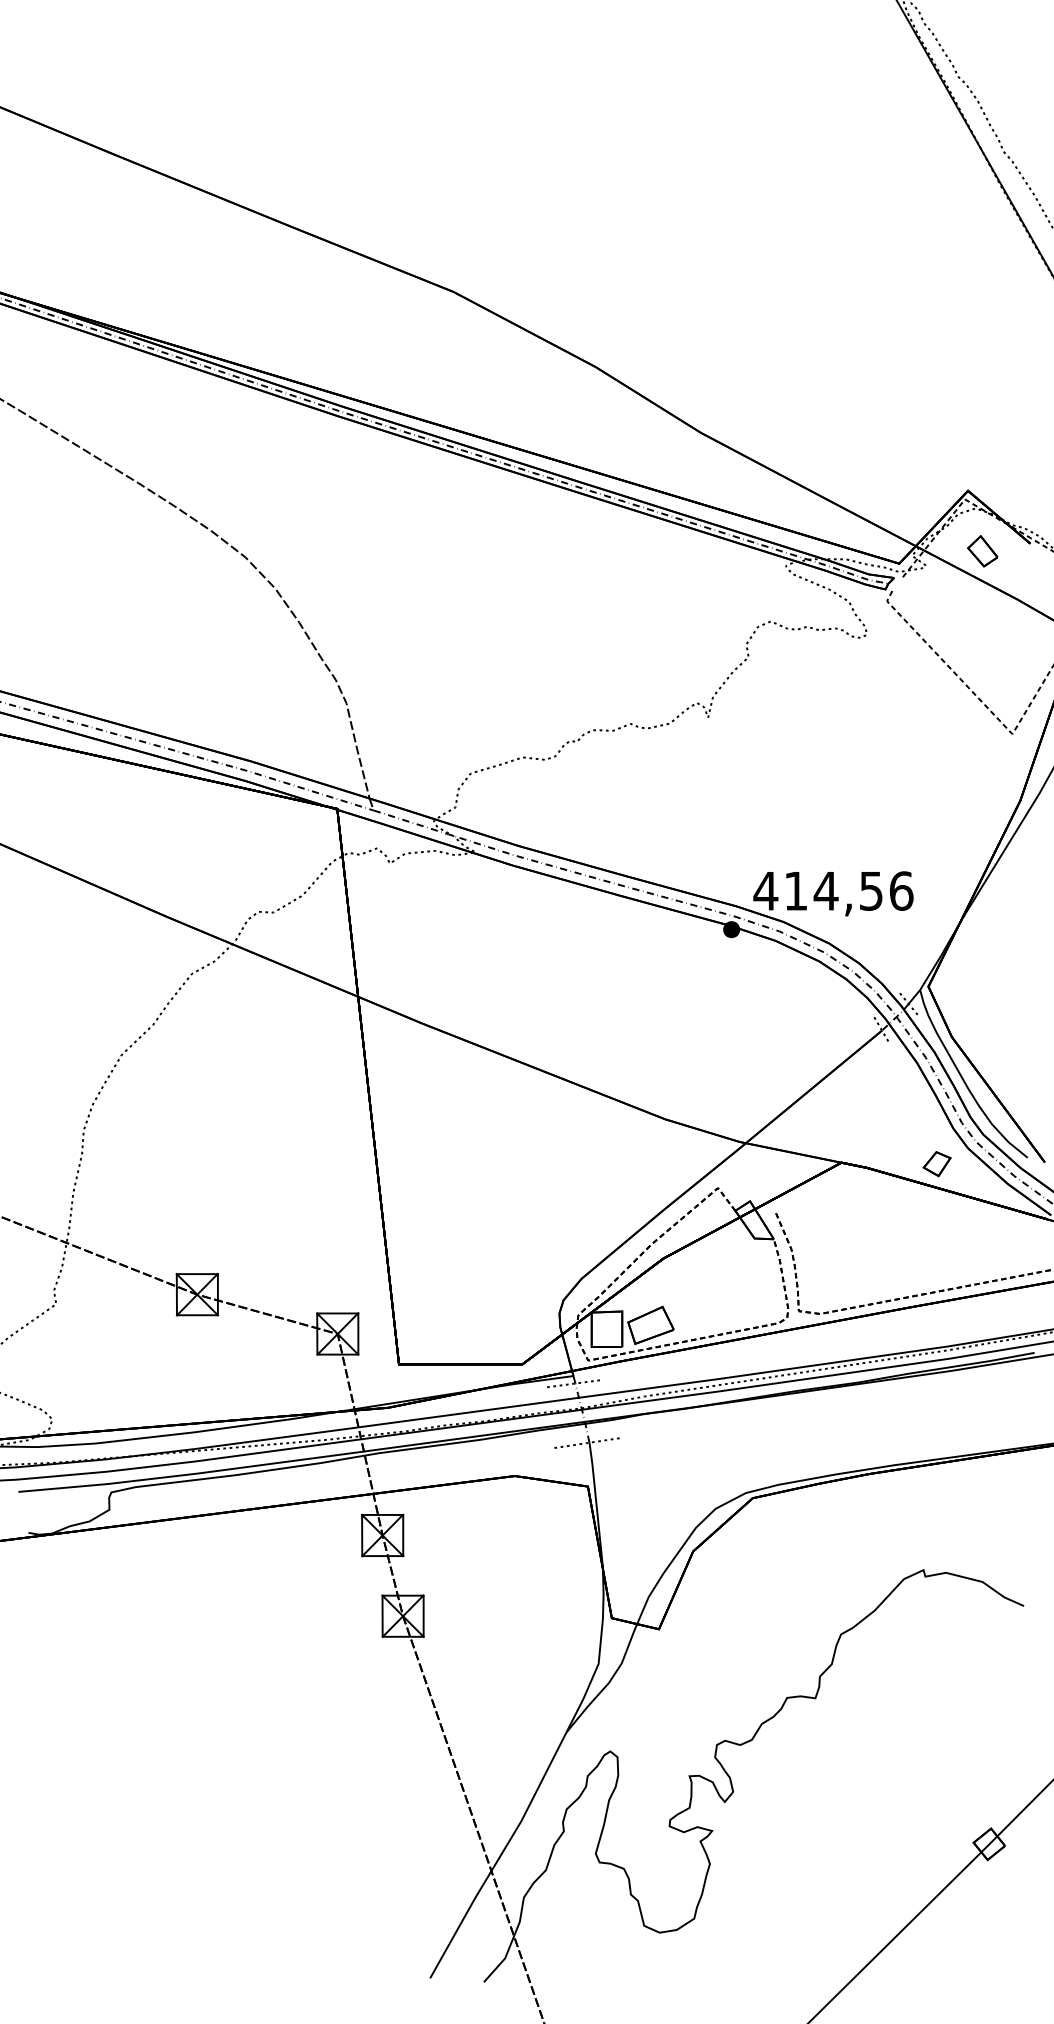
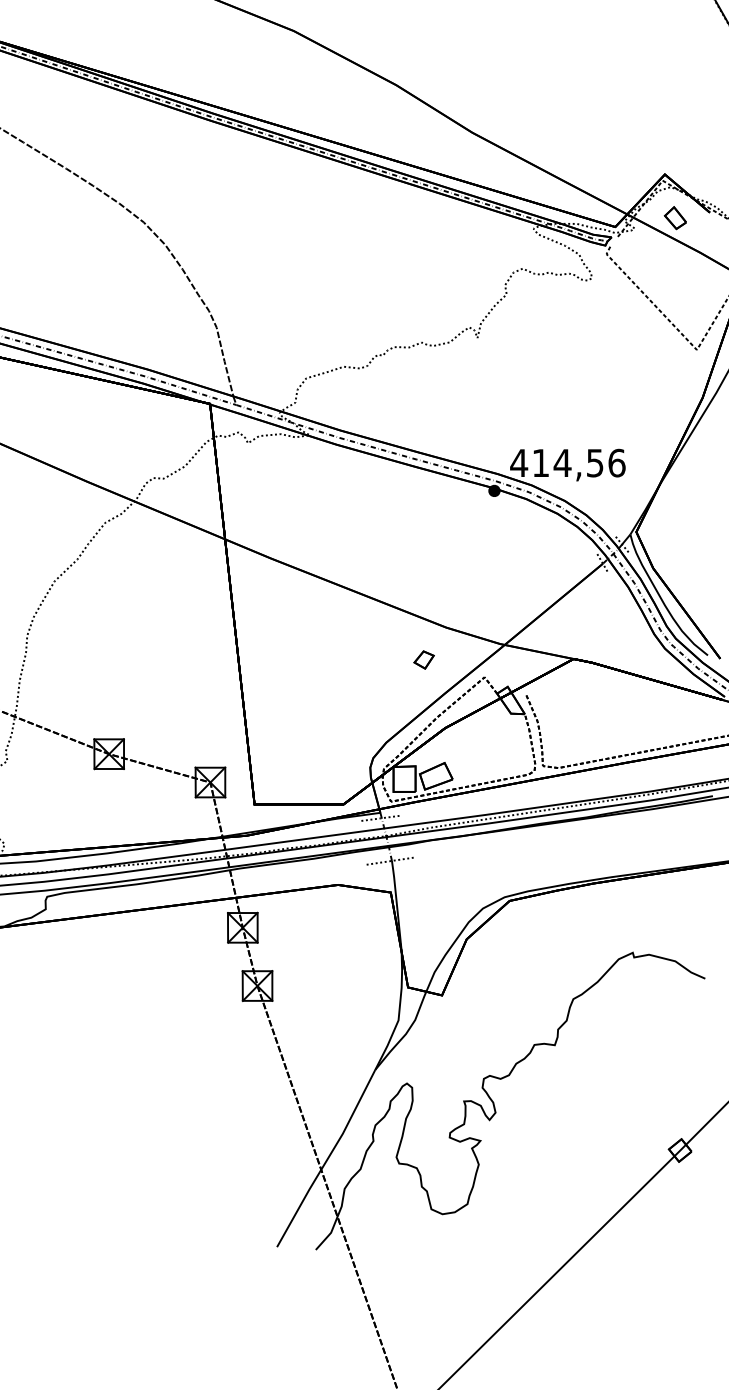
part: (936, 1164) -> (423, 660), moved

